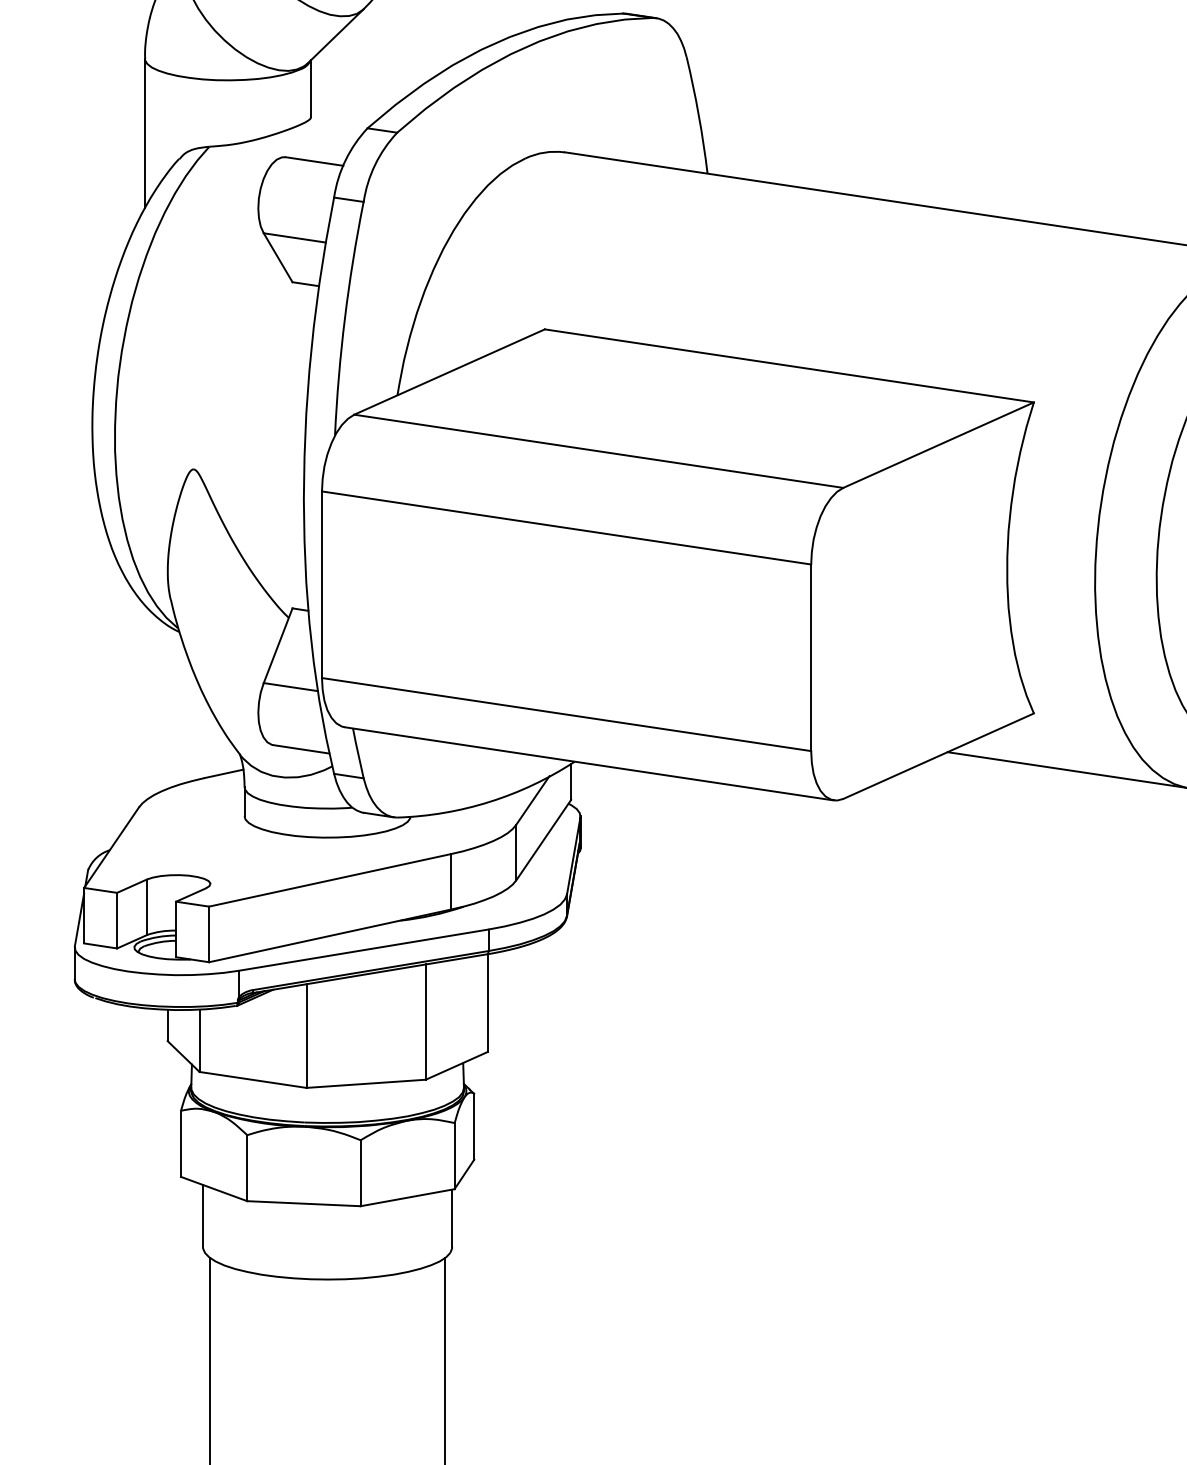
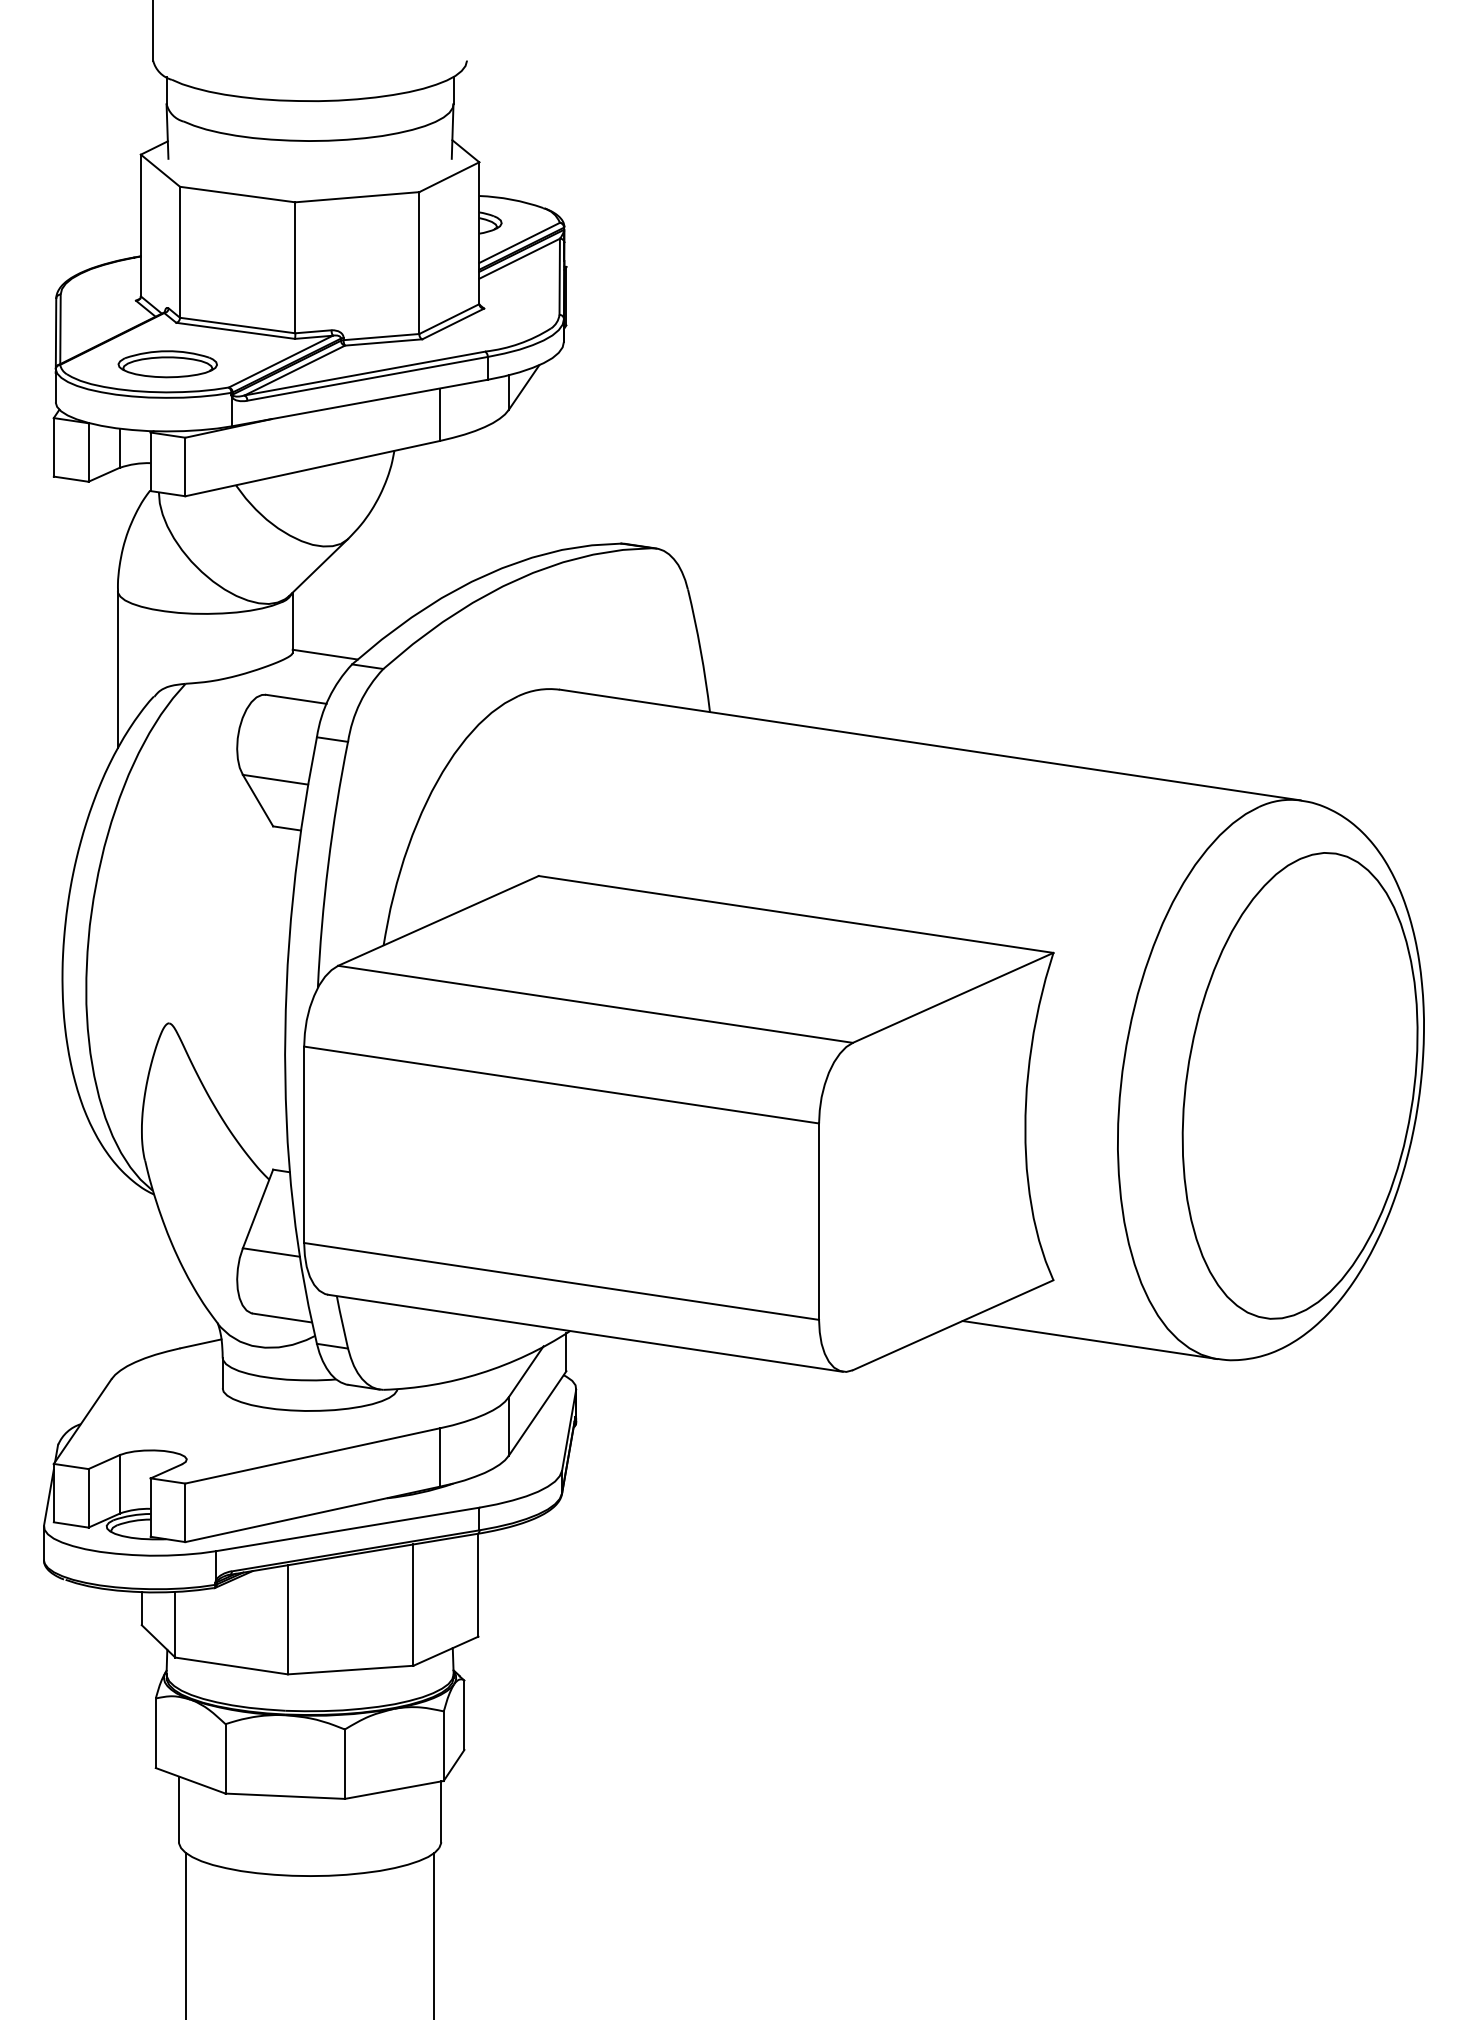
line: (341, 118) -> (324, 654), added

